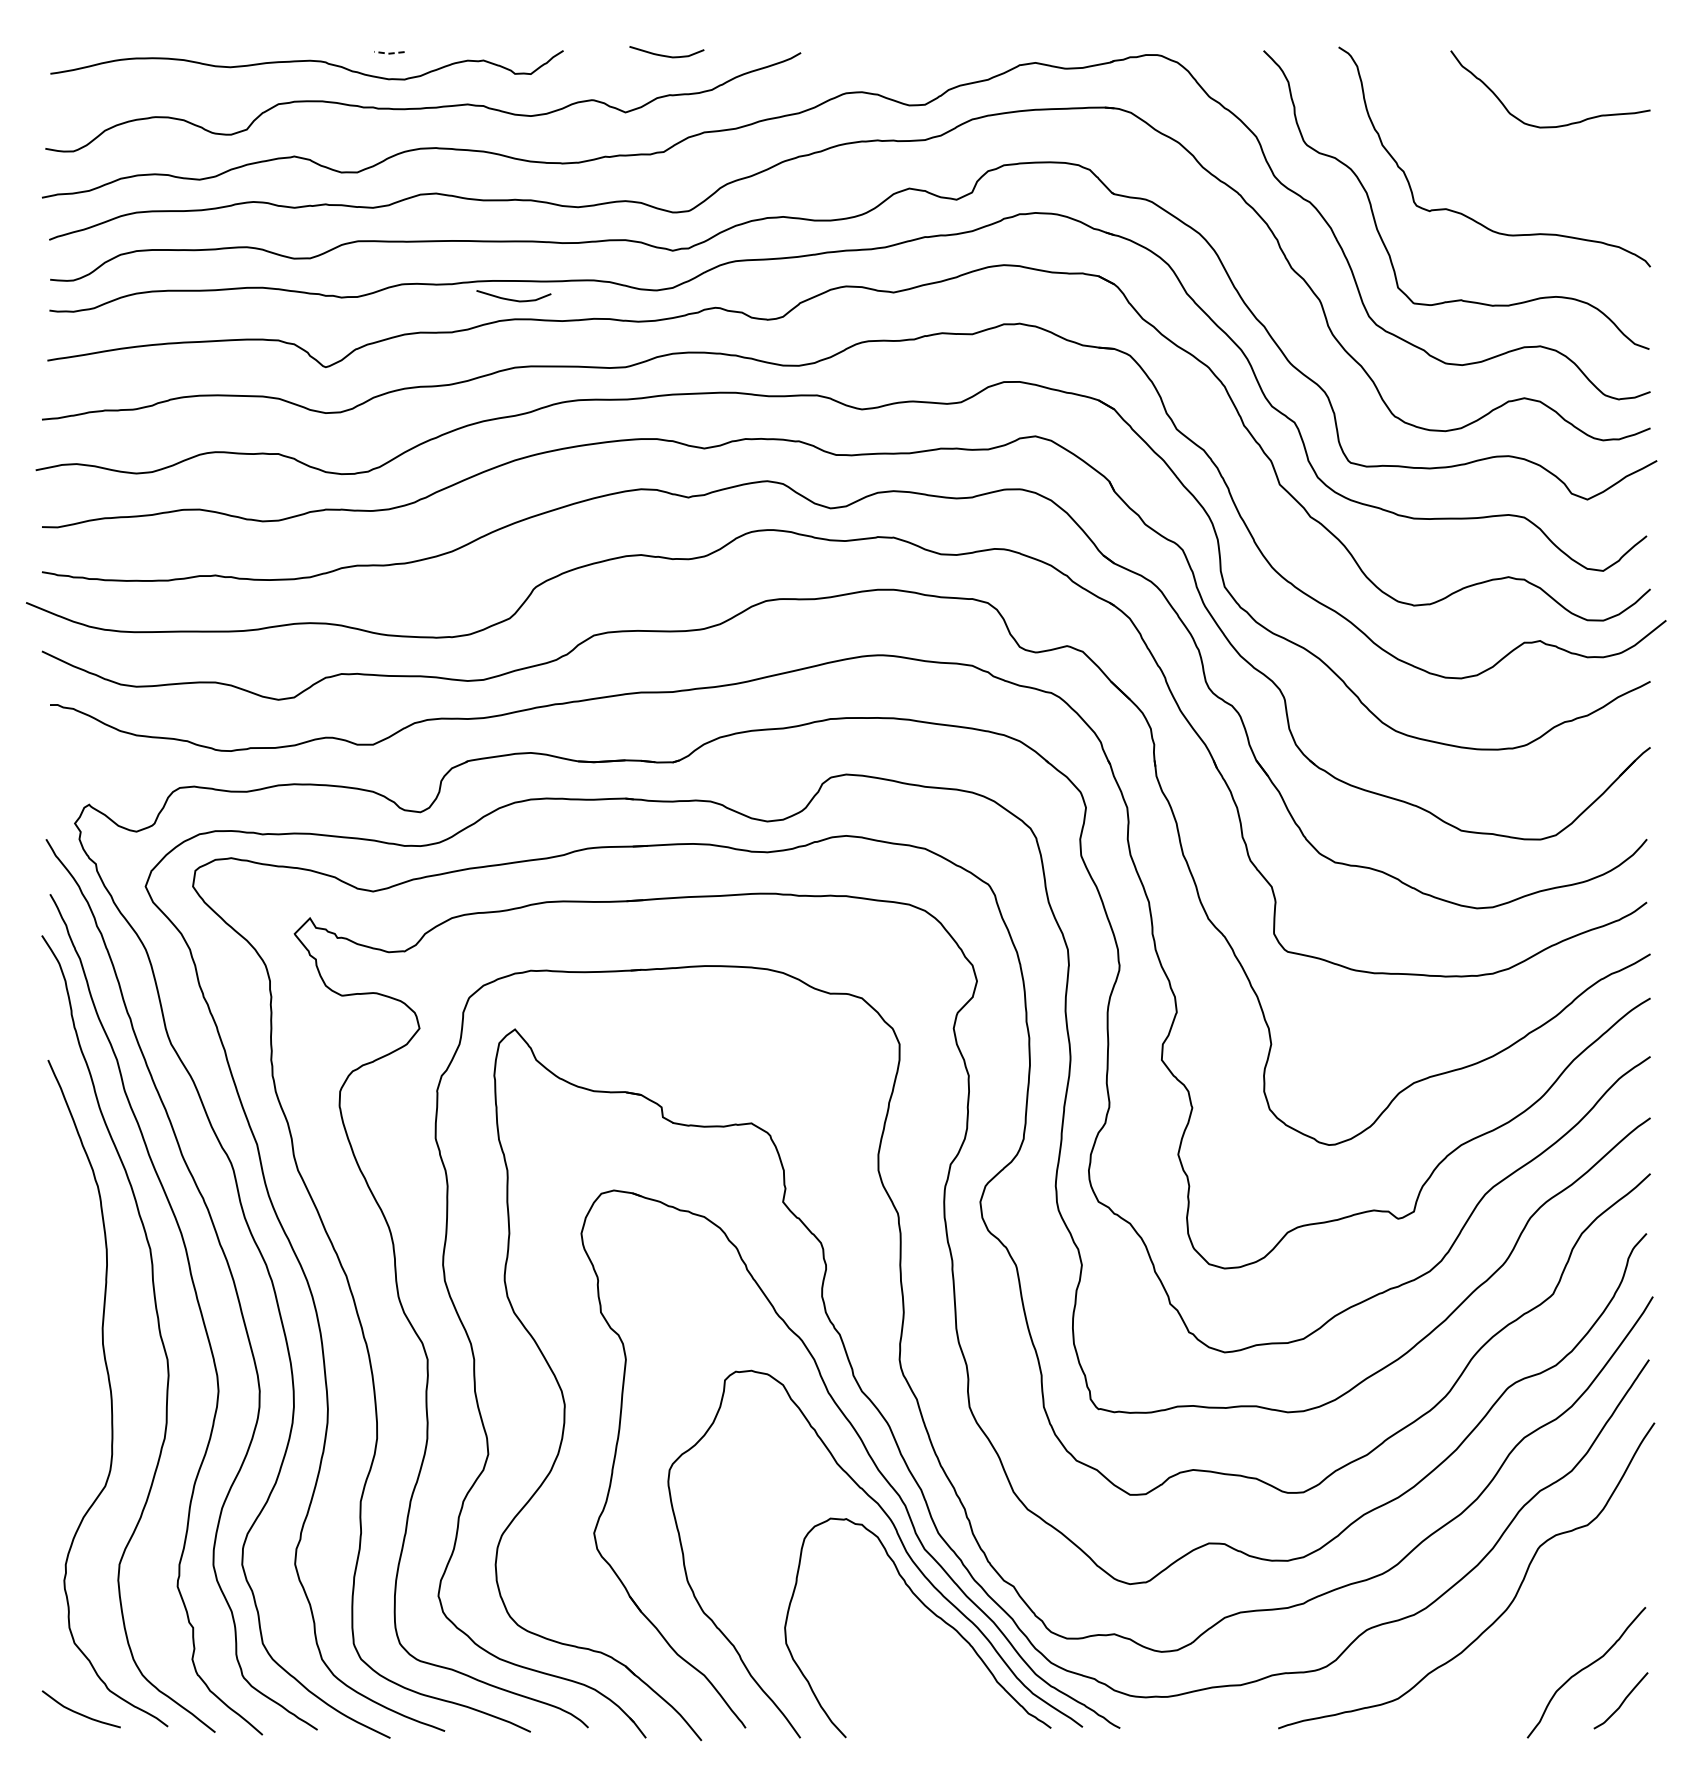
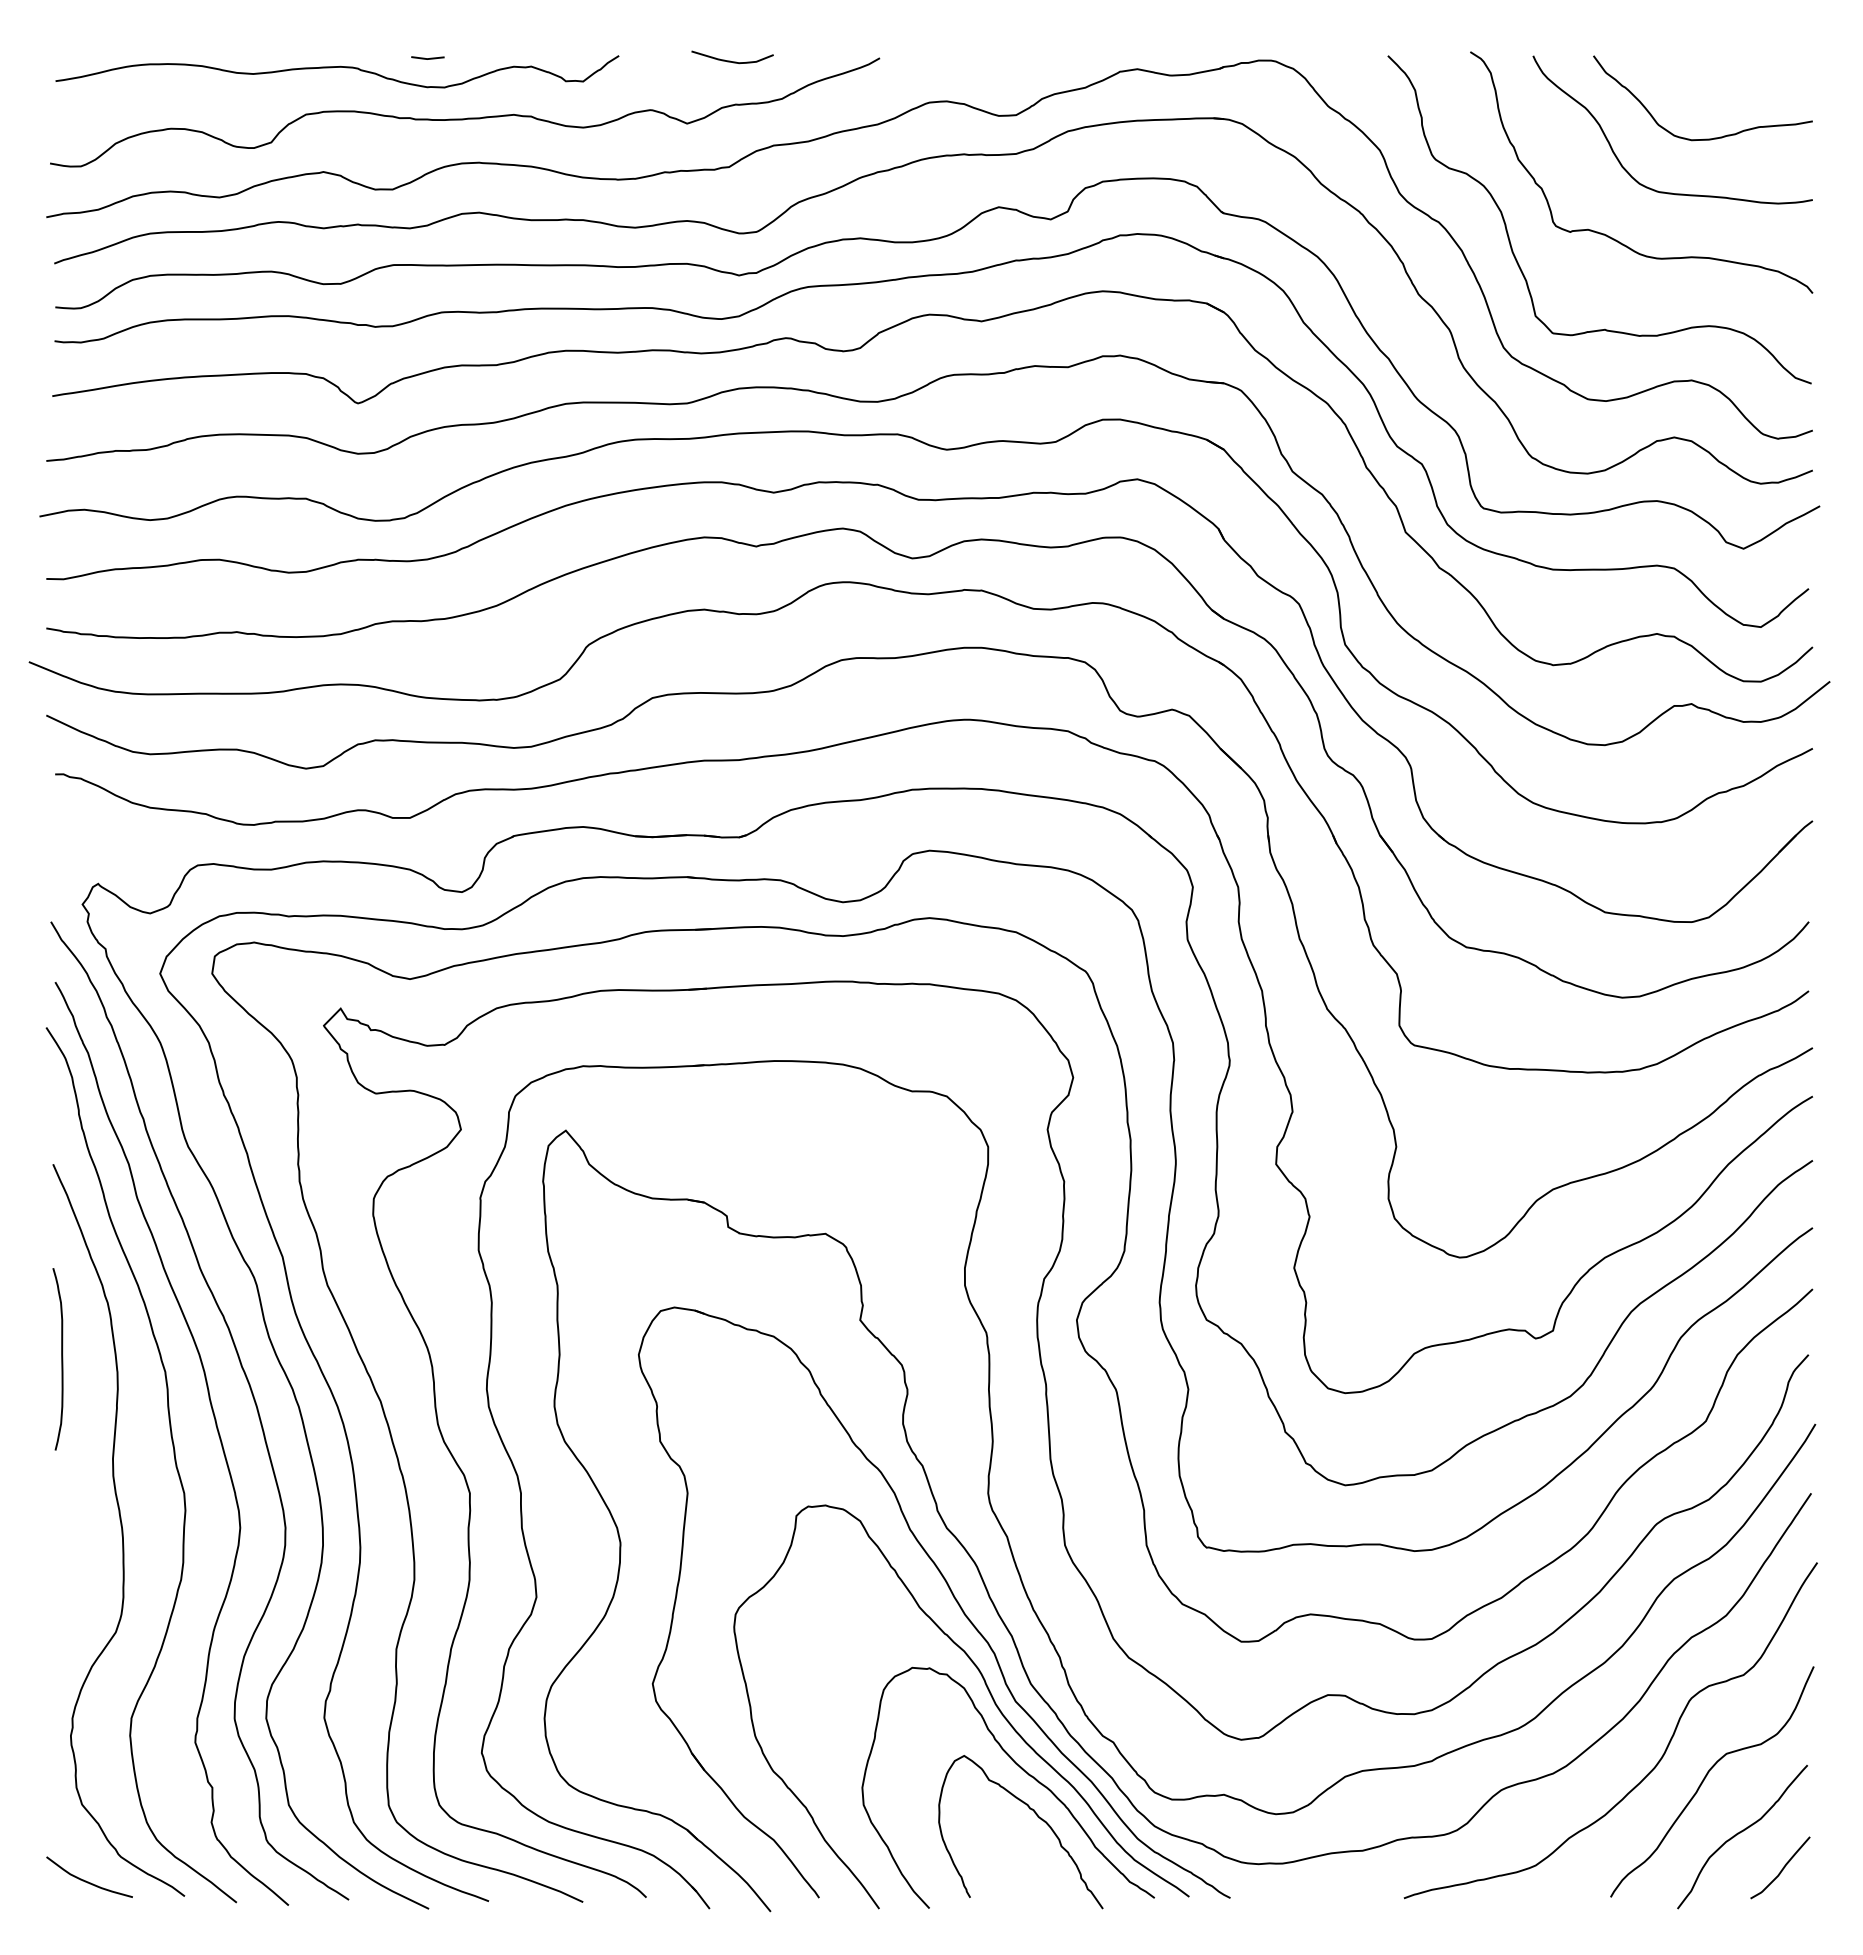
line: (389, 54) -> (427, 59), dashed -> solid
curve: (1483, 156) -> (1629, 172), added
curve: (511, 299) -> (562, 328), removed
curve: (55, 1237) -> (61, 1359), added
curve: (1553, 1618) -> (1706, 1777), added
curve: (944, 1654) -> (1037, 1817), added

